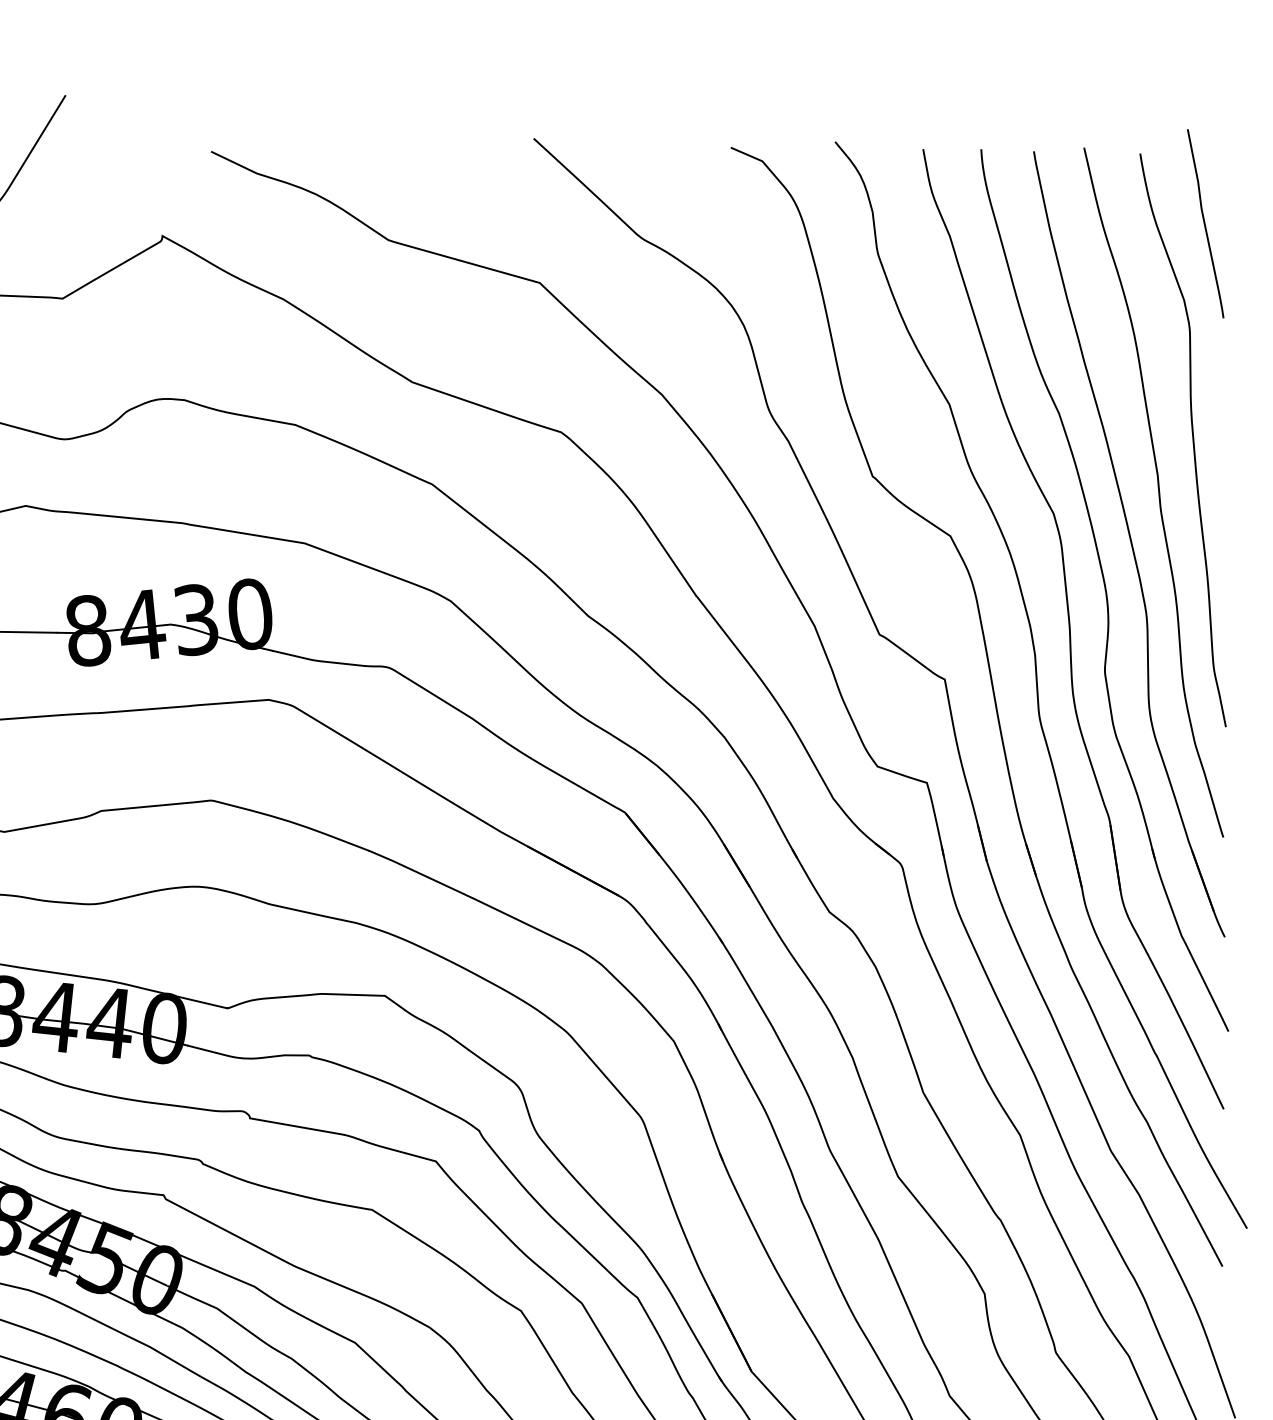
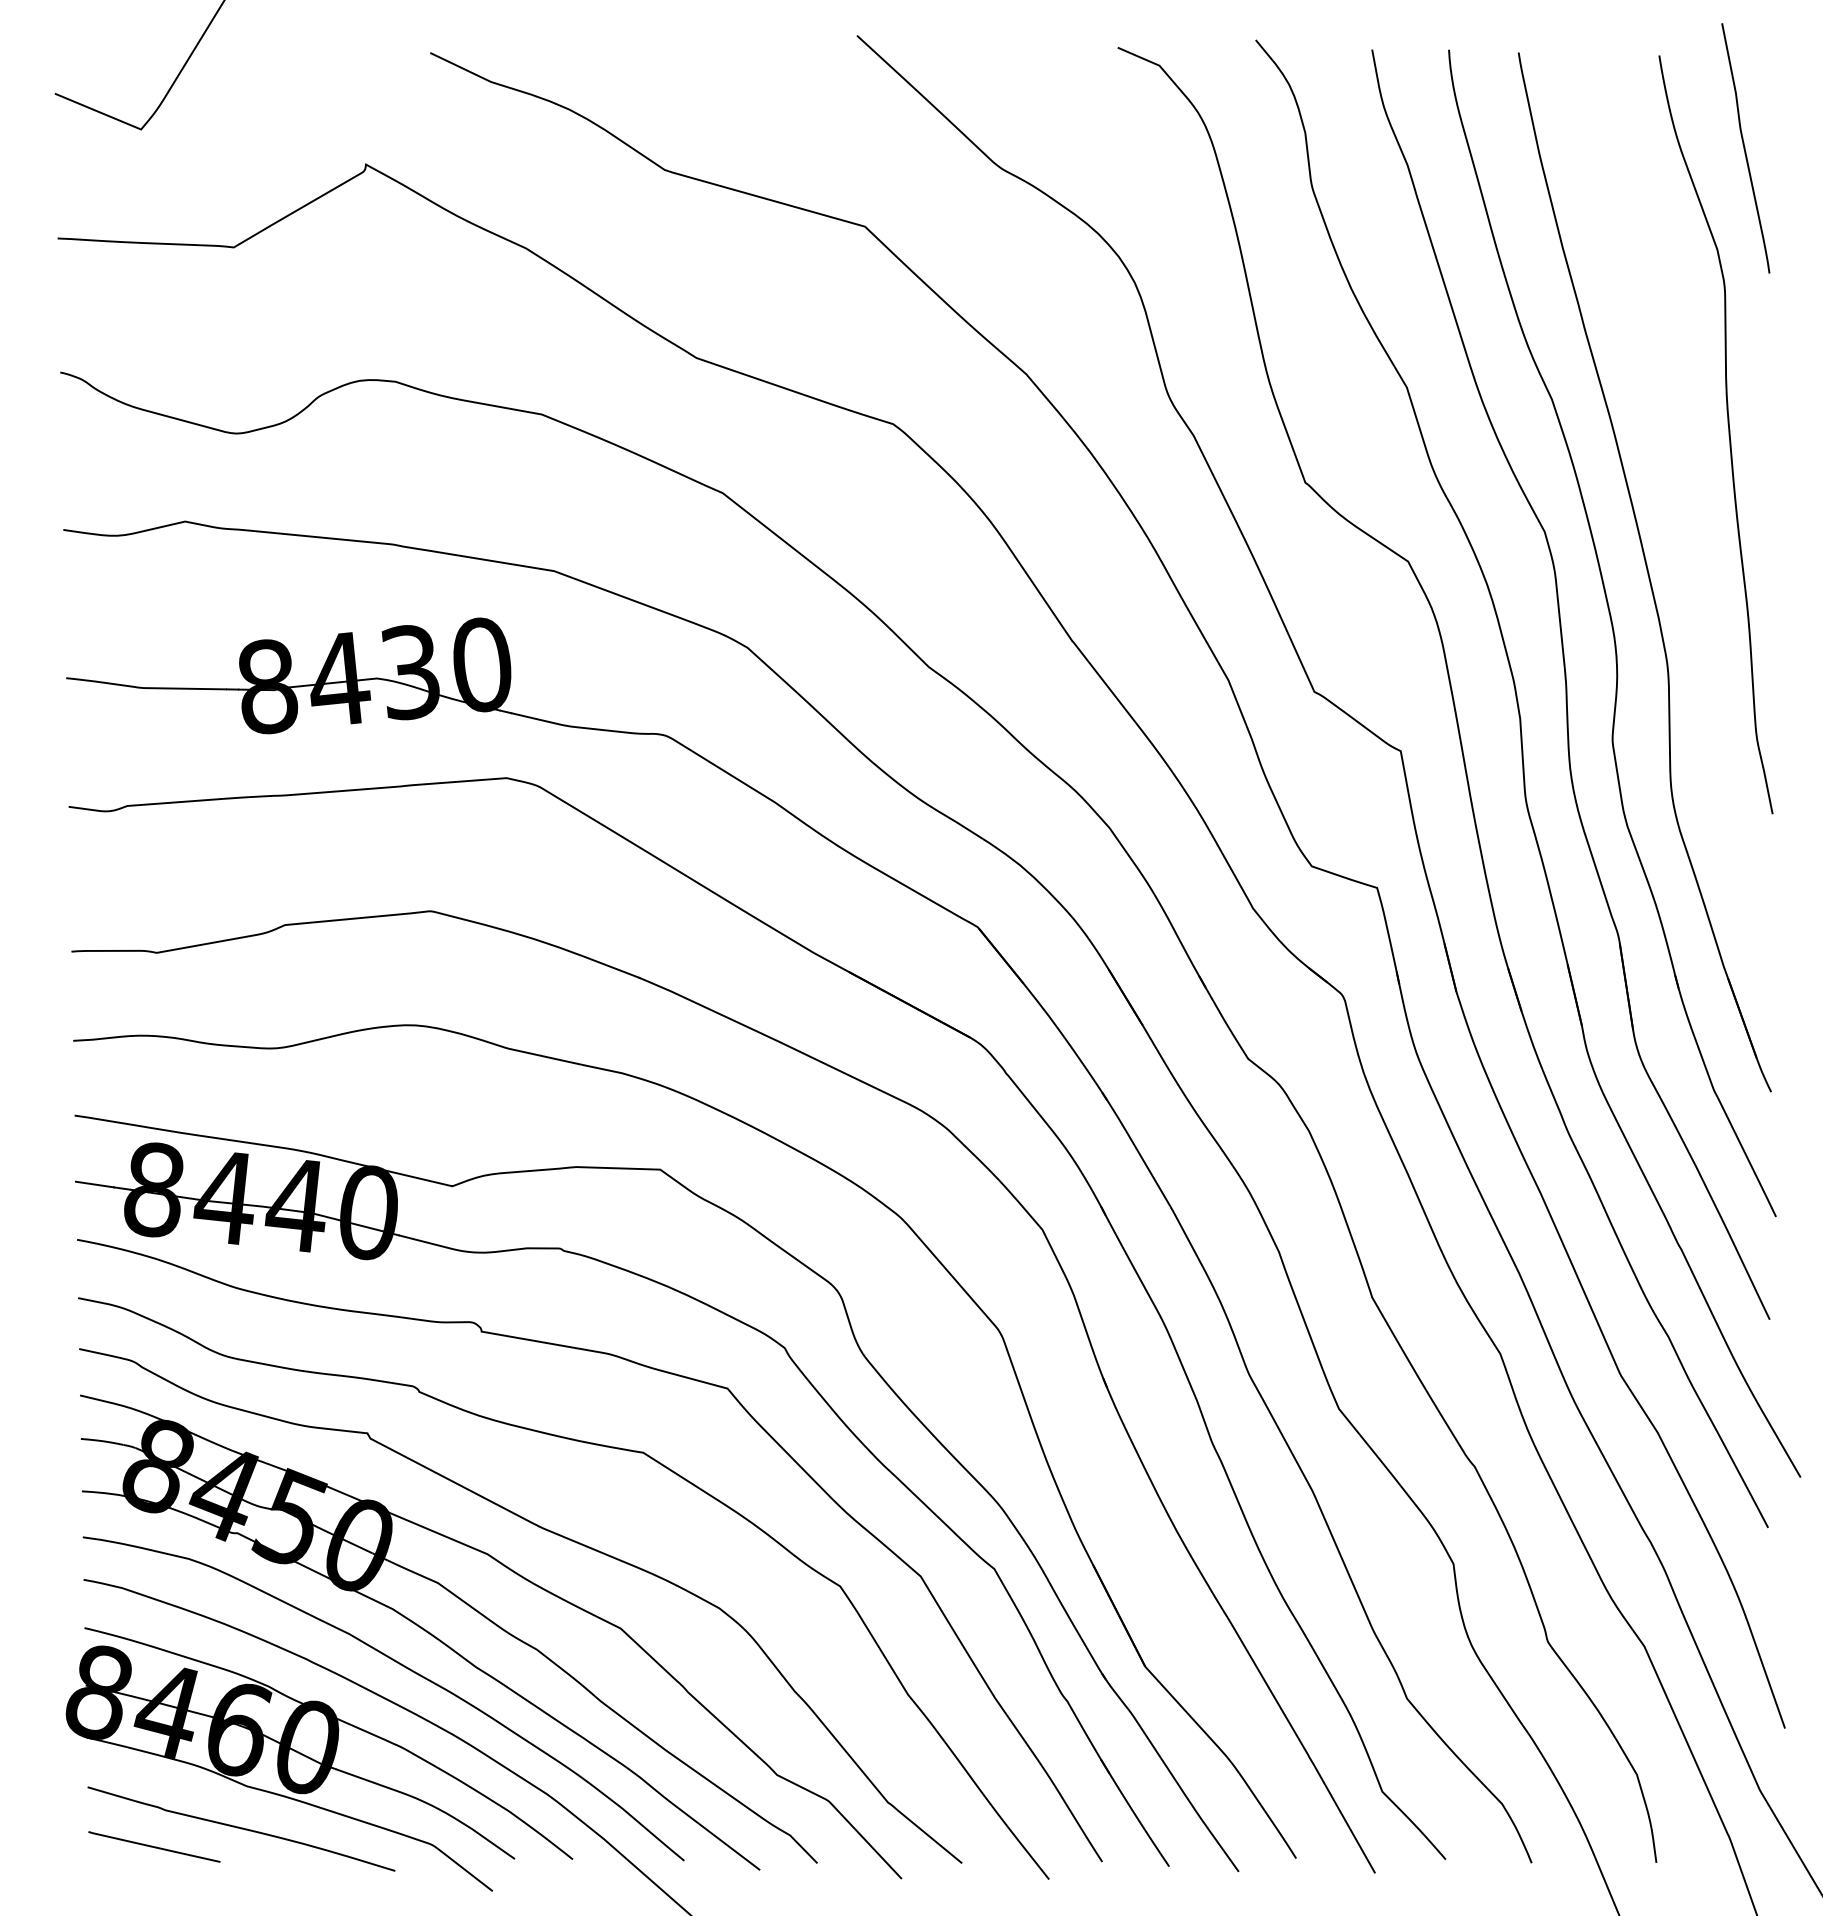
curve: (1158, 492) -> (1683, 503), removed

